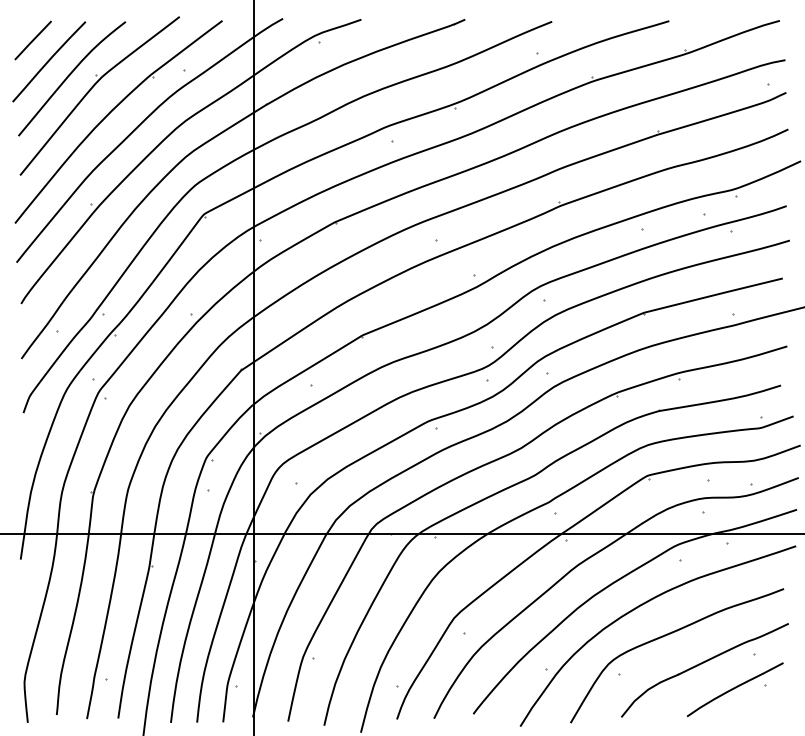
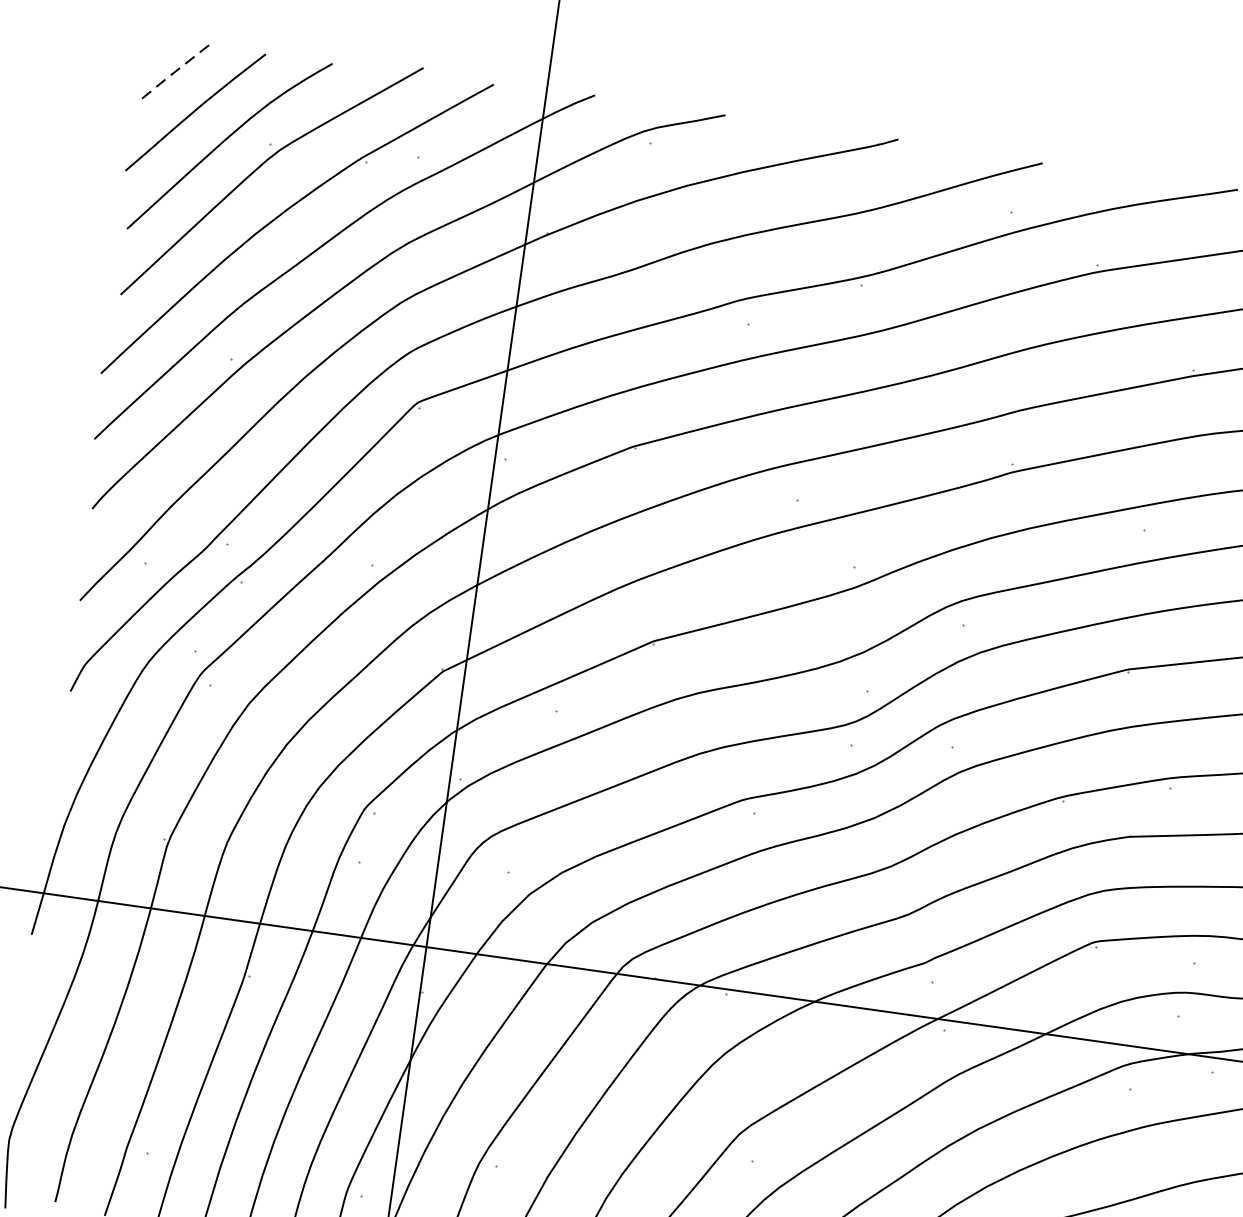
line: (32, 40) -> (172, 72), solid -> dashed

